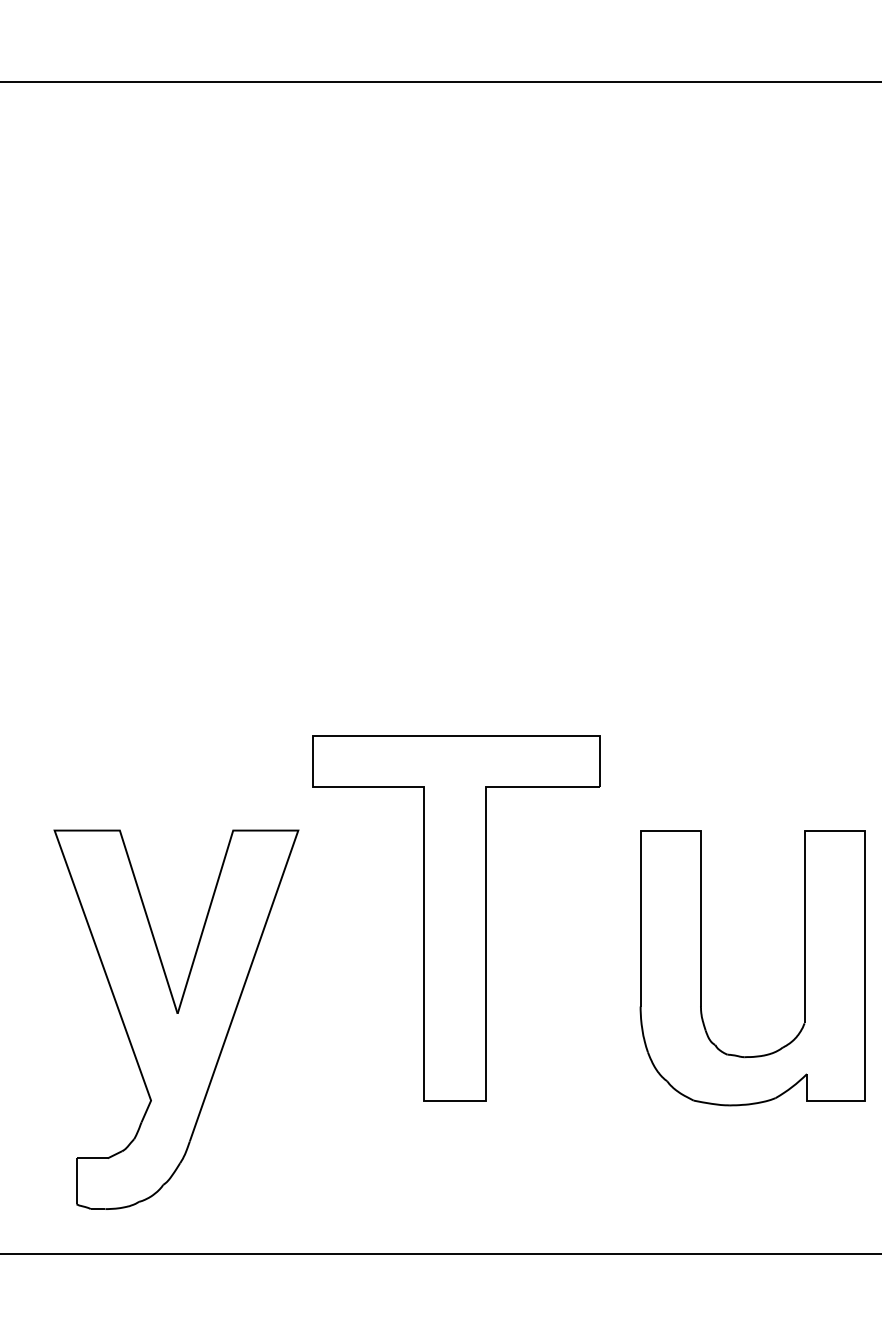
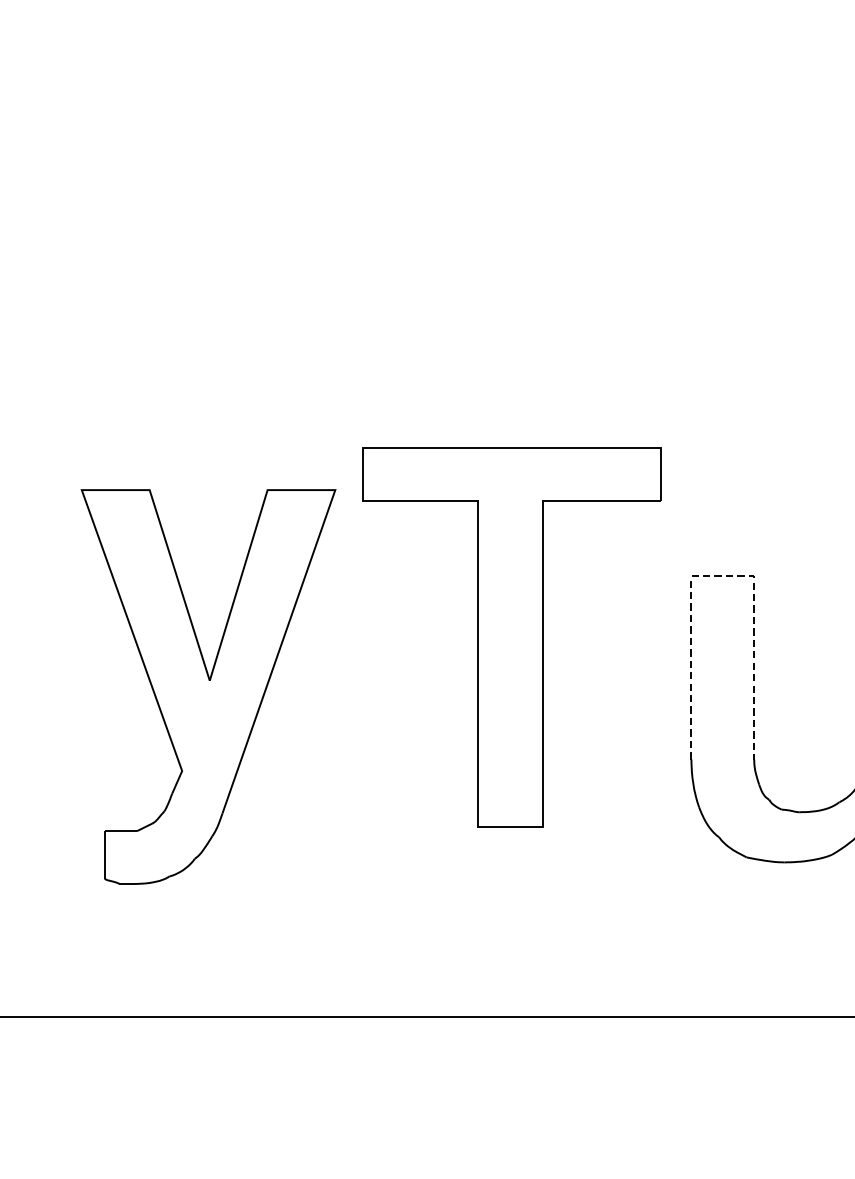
line: (671, 830) -> (723, 576), solid -> dashed
part: (456, 918) -> (512, 637), moved
part: (176, 1019) -> (208, 686), moved

